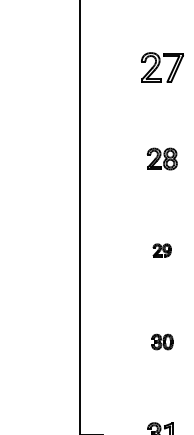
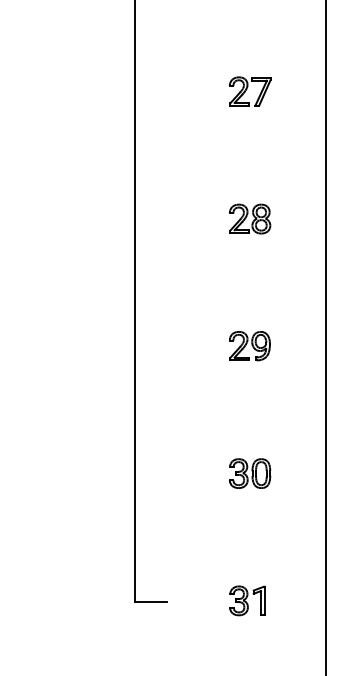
part: (162, 67) -> (250, 91), size x0.71
part: (161, 250) -> (249, 346), size x1.67
part: (162, 341) -> (250, 473), size x1.43

